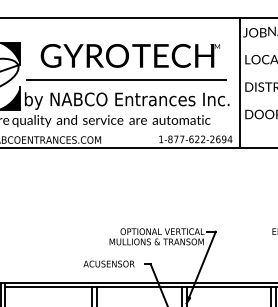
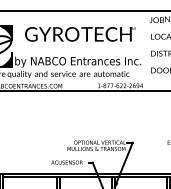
line: (126, 78) -> (77, 48), removed
line: (239, 82) -> (147, 50), removed

